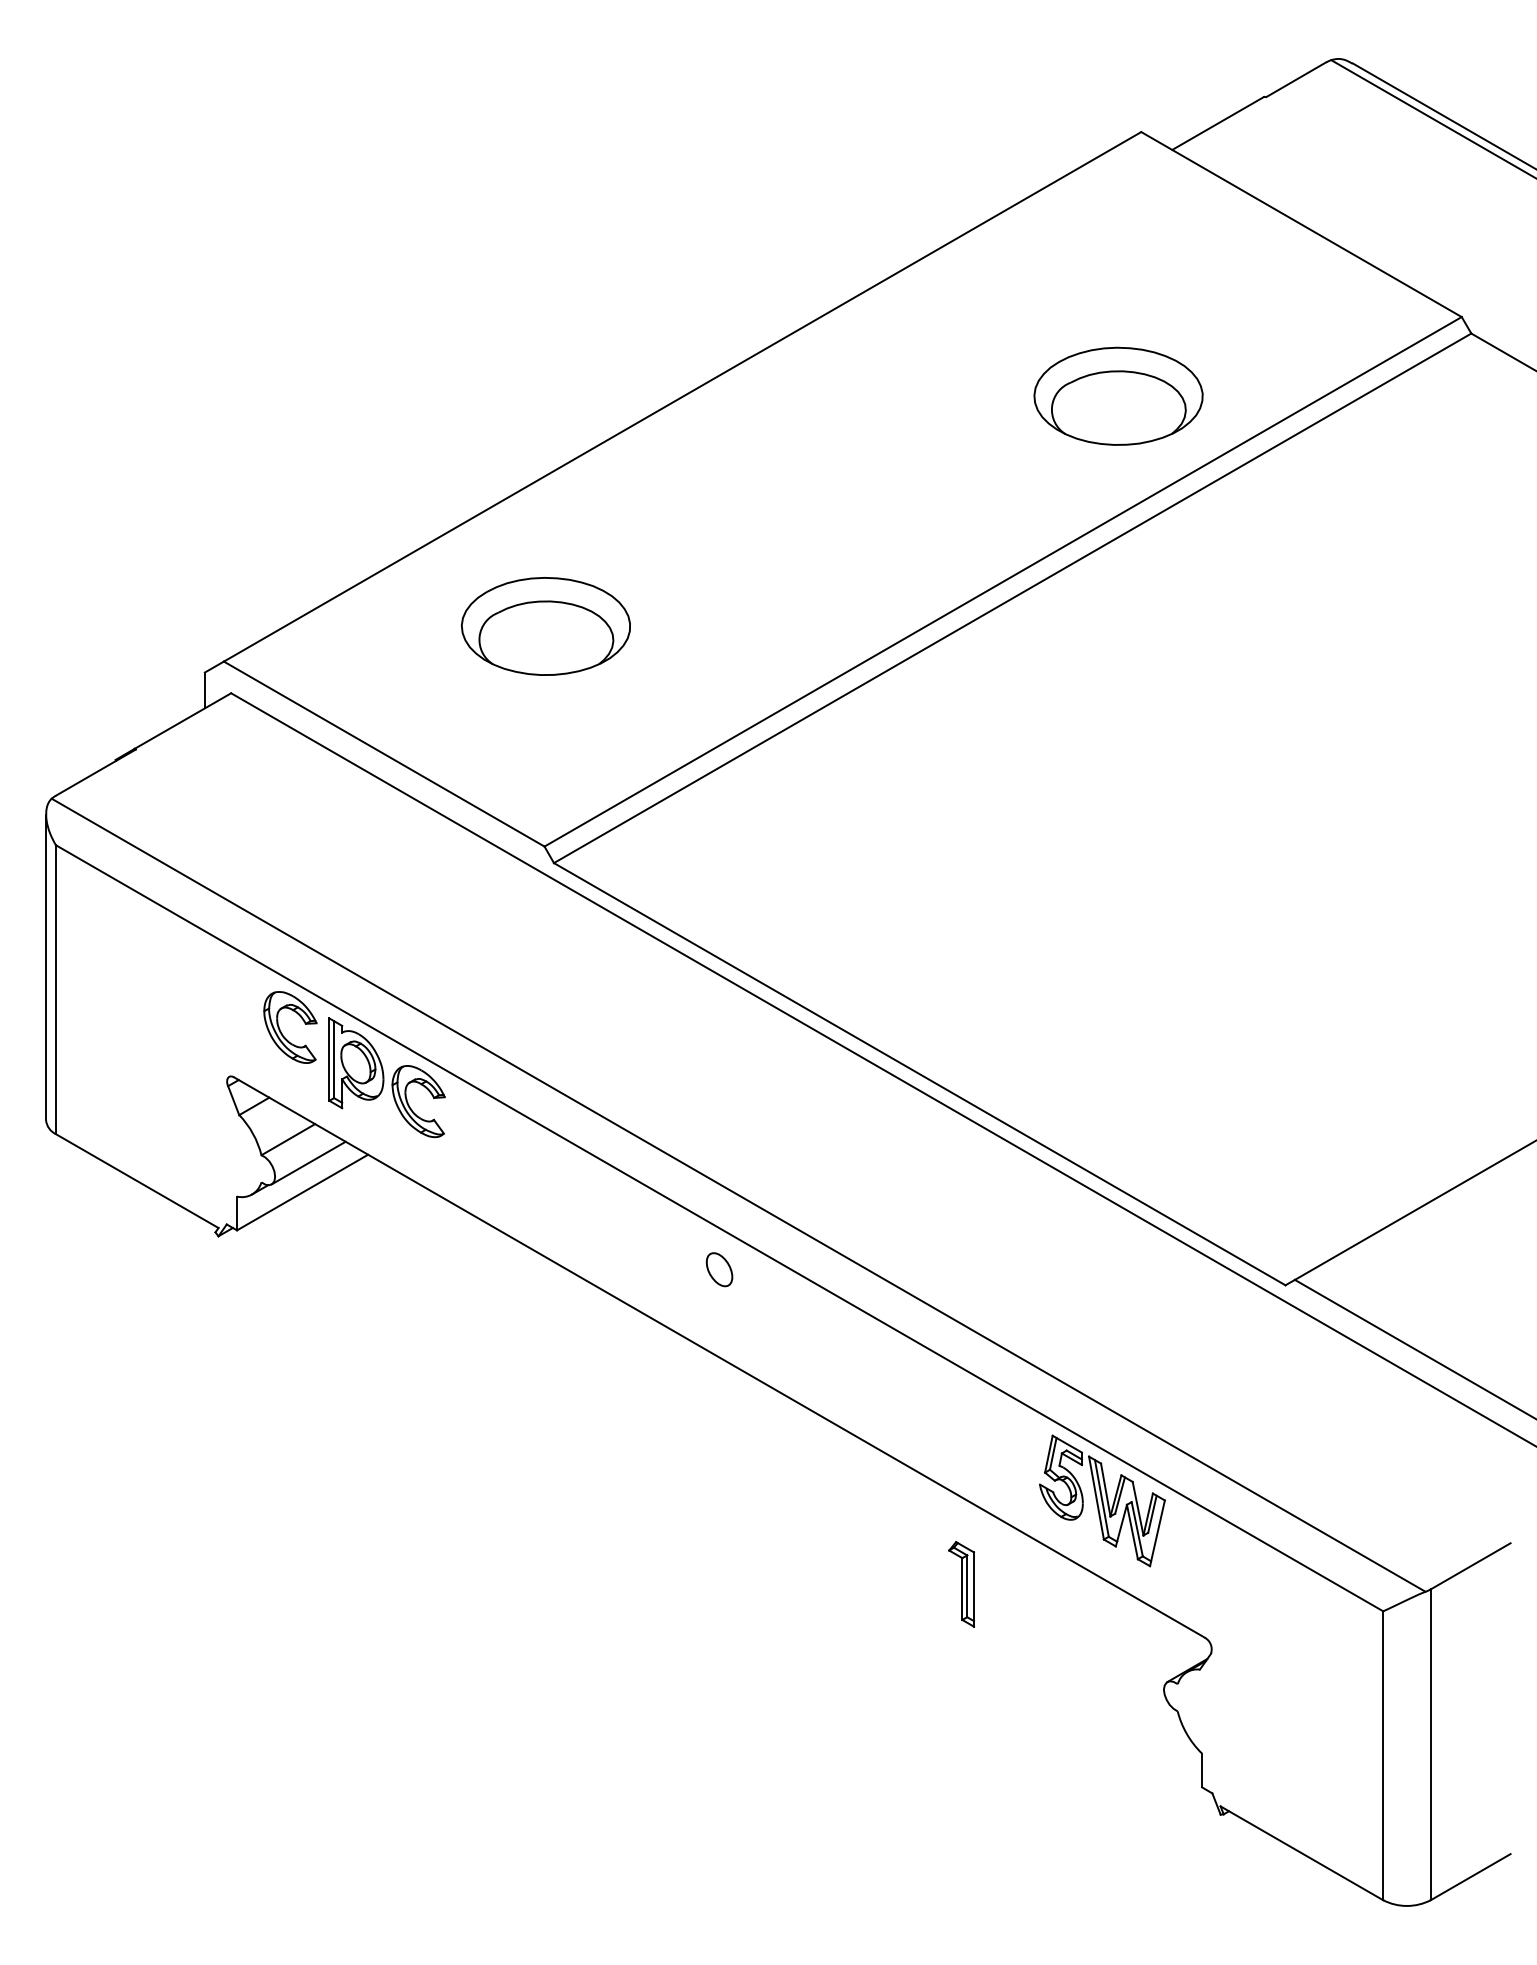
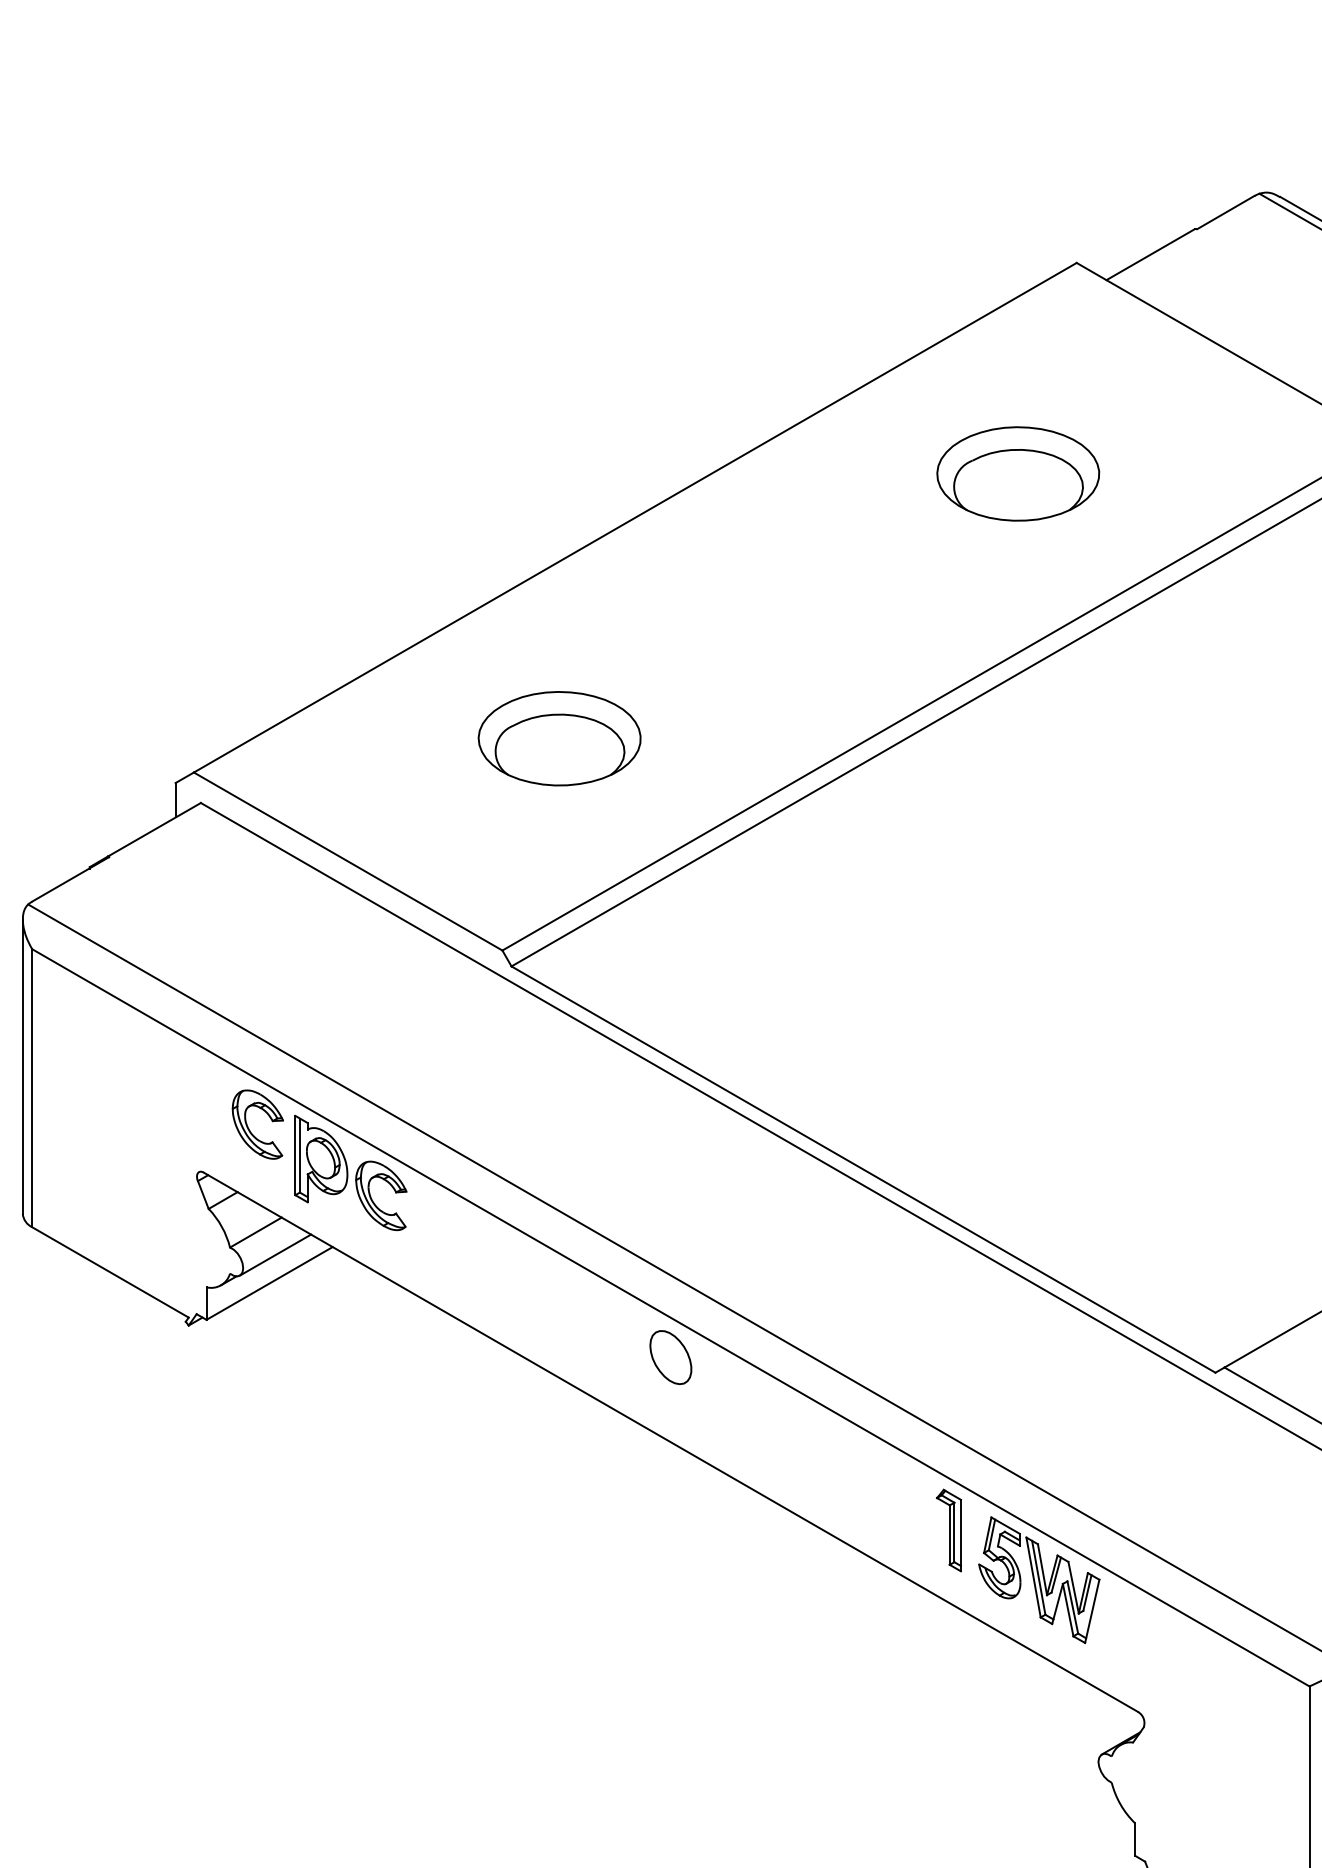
part: (1118, 395) -> (1018, 473), moved
part: (545, 626) -> (559, 738), moved
part: (719, 1269) -> (670, 1357), size x1.67
part: (961, 1584) -> (948, 1530), moved

